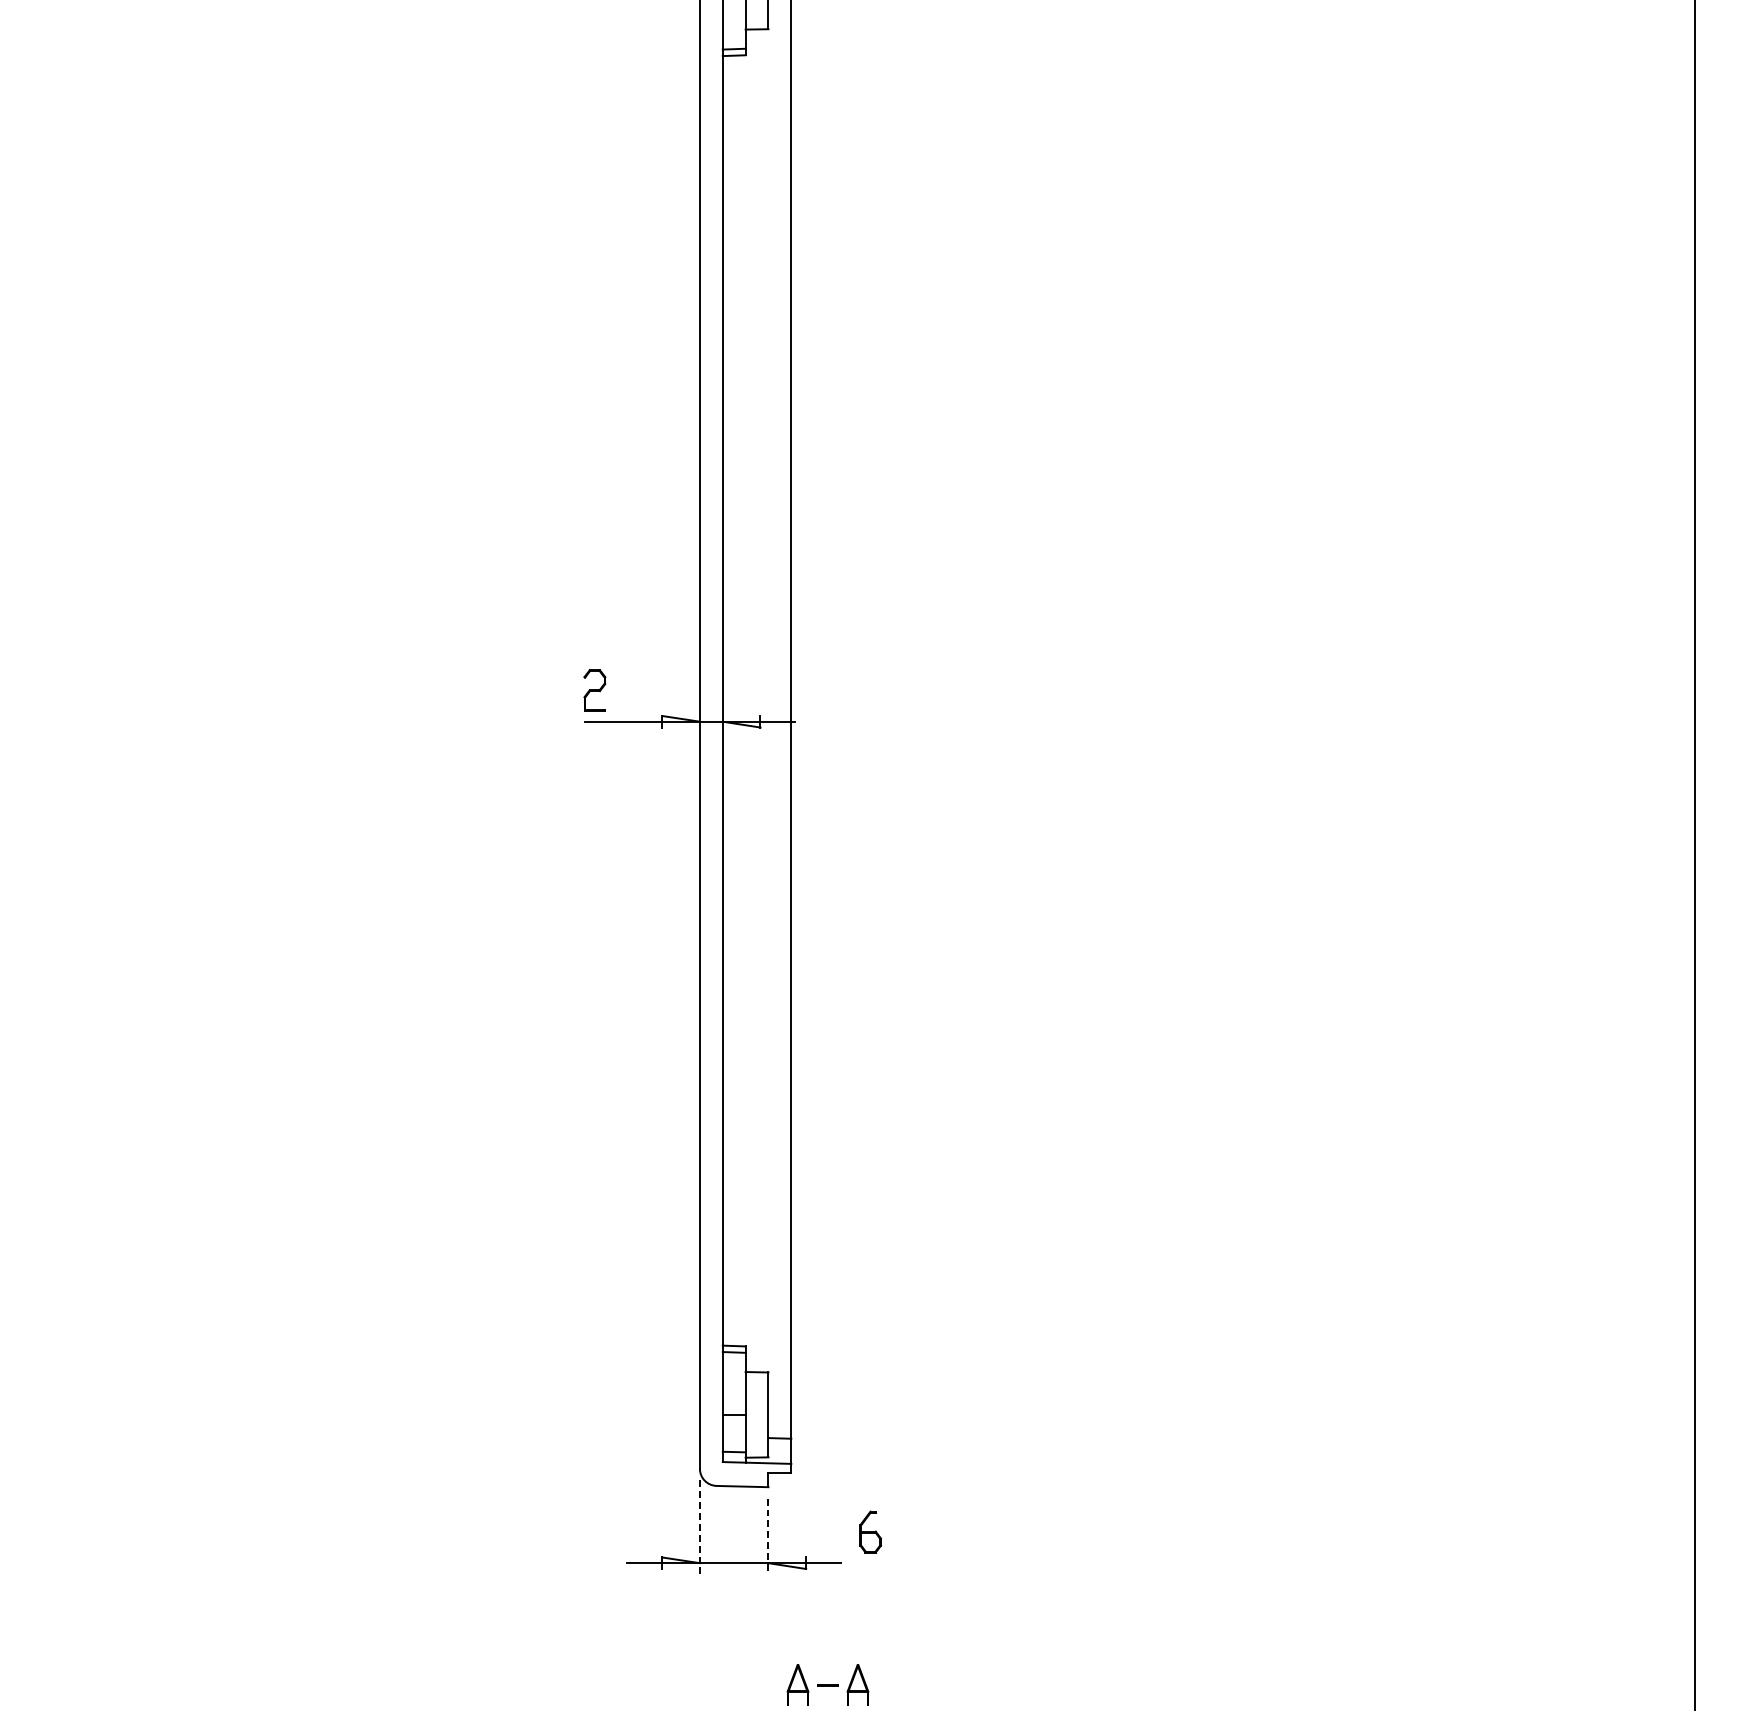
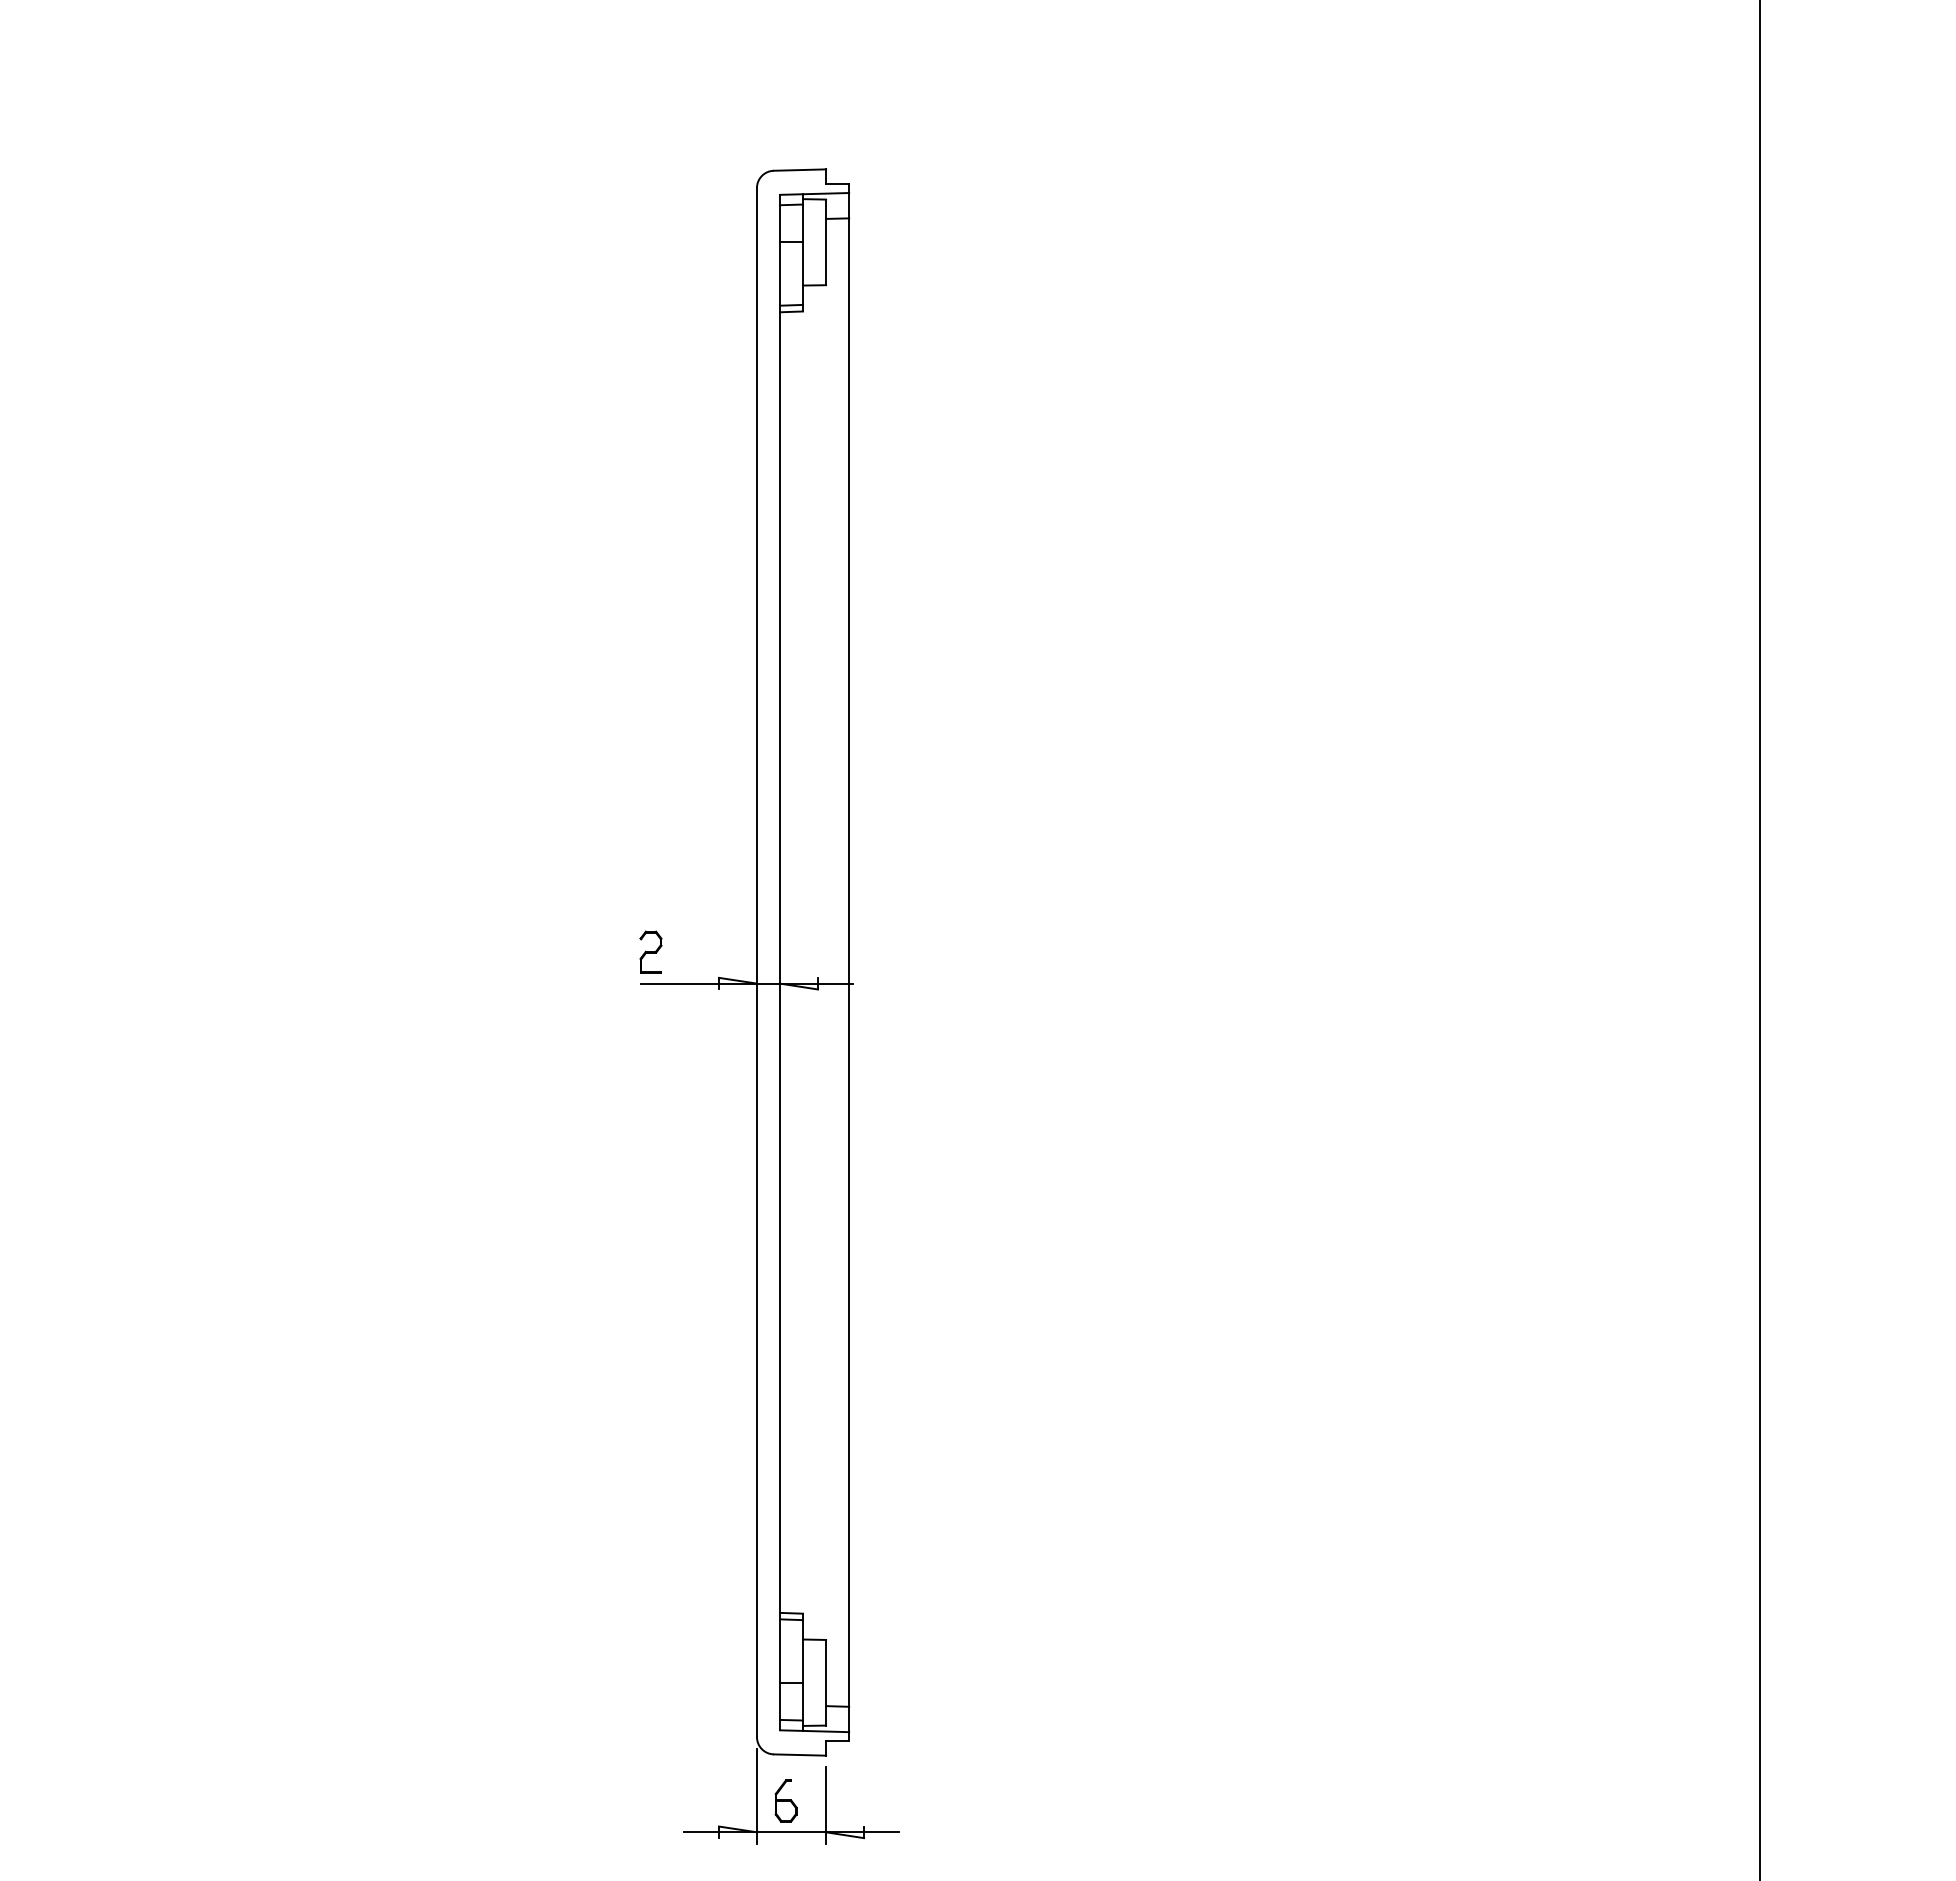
line: (699, 1527) -> (756, 1796), dashed -> solid
part: (870, 1531) -> (785, 1800), moved
line: (768, 1537) -> (826, 1806), dashed -> solid

